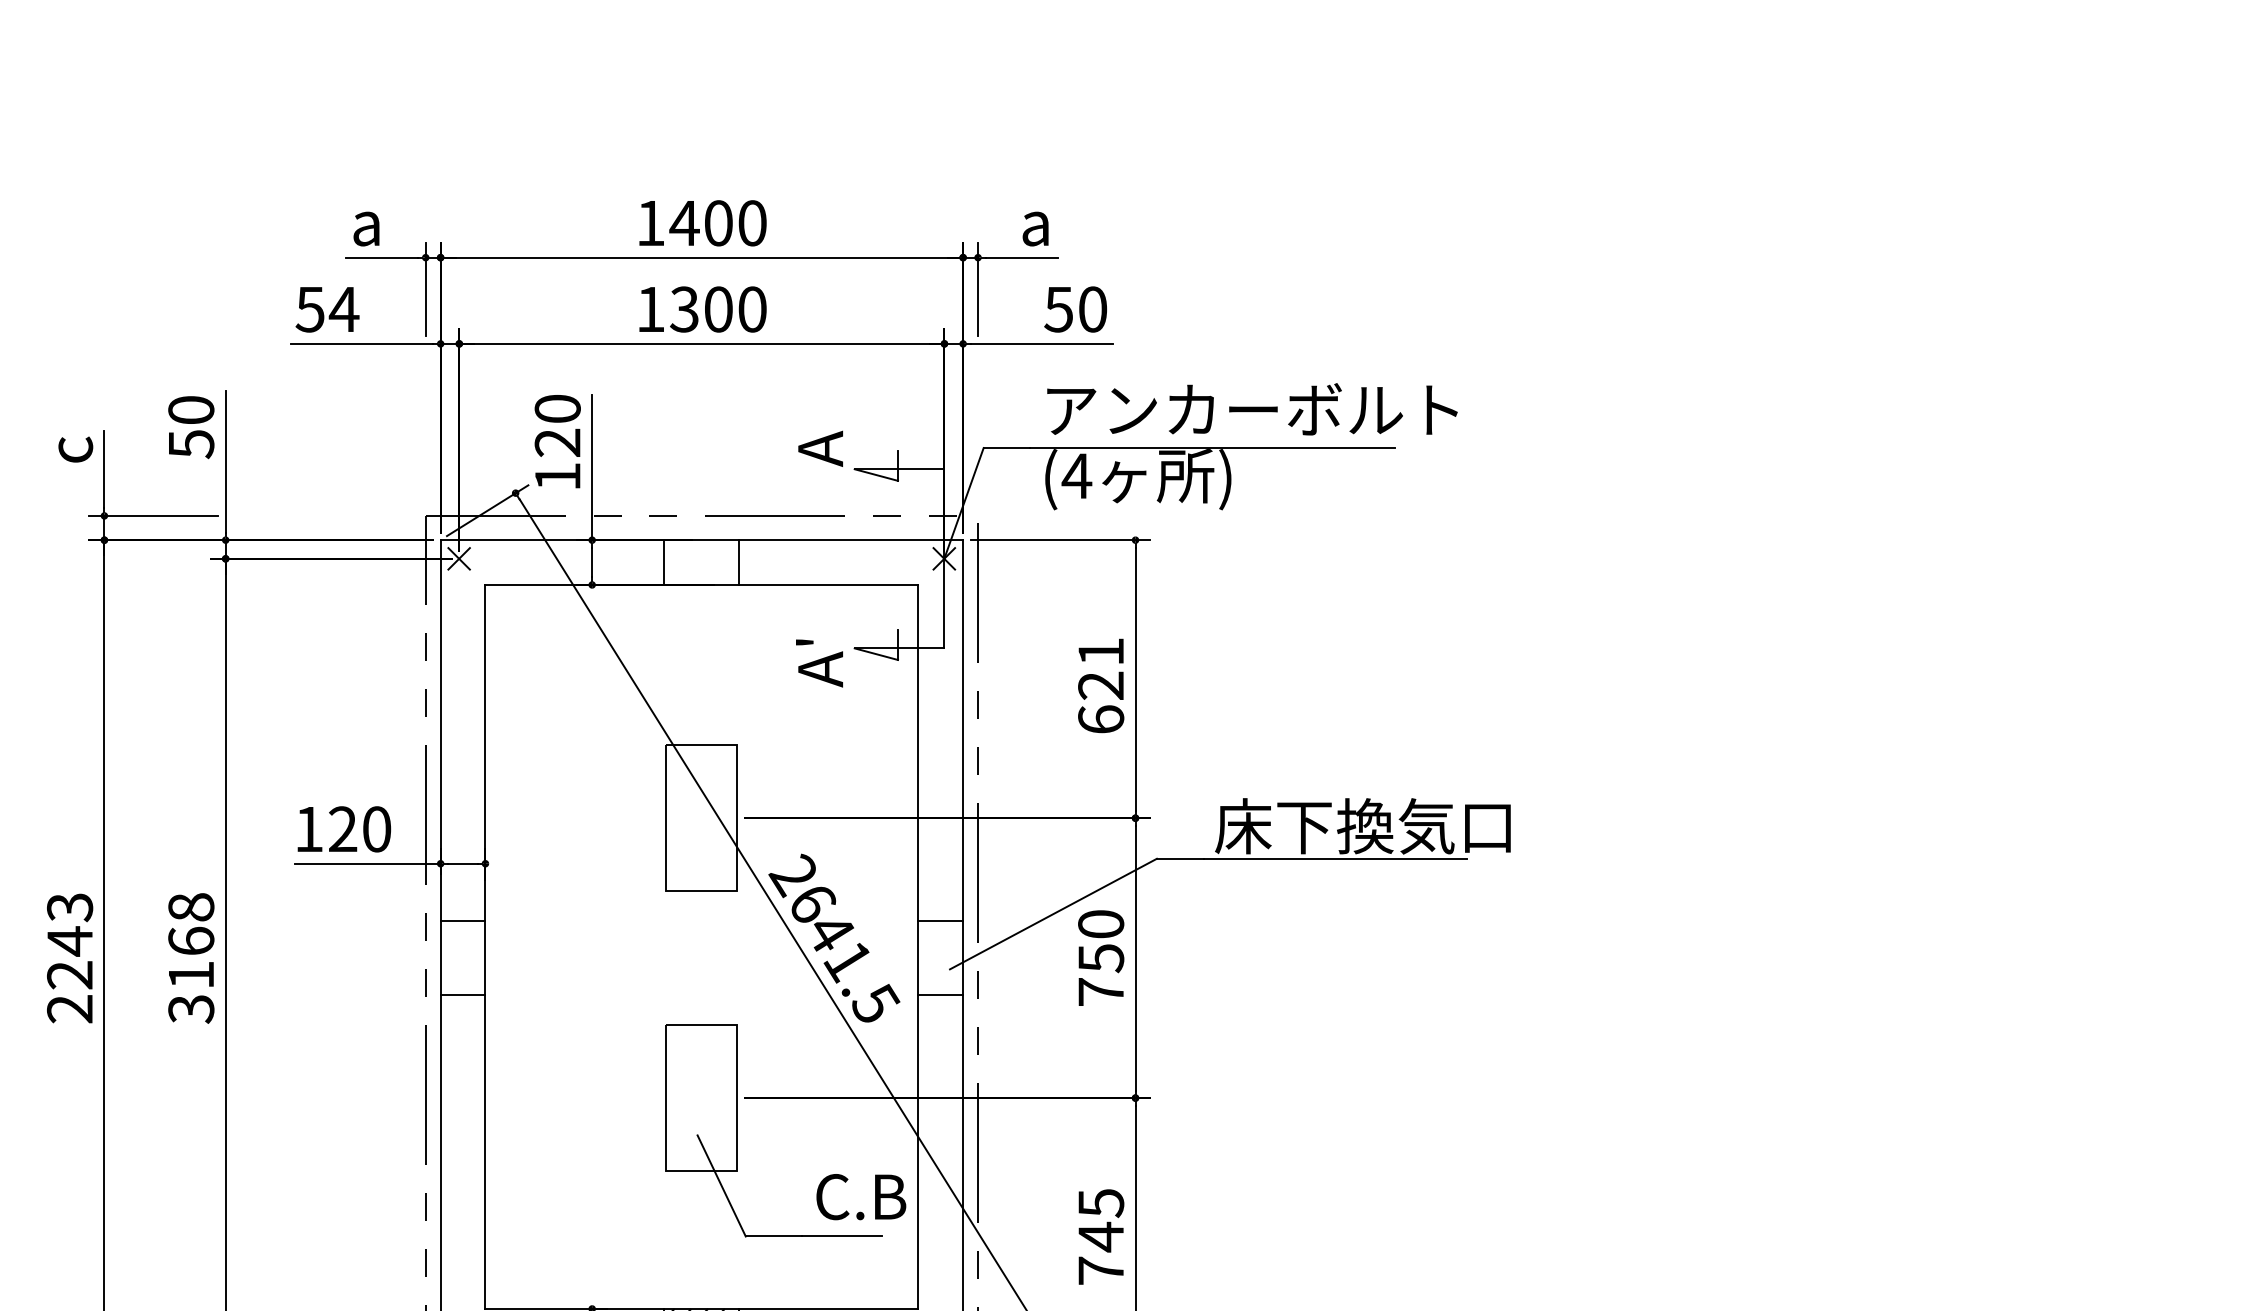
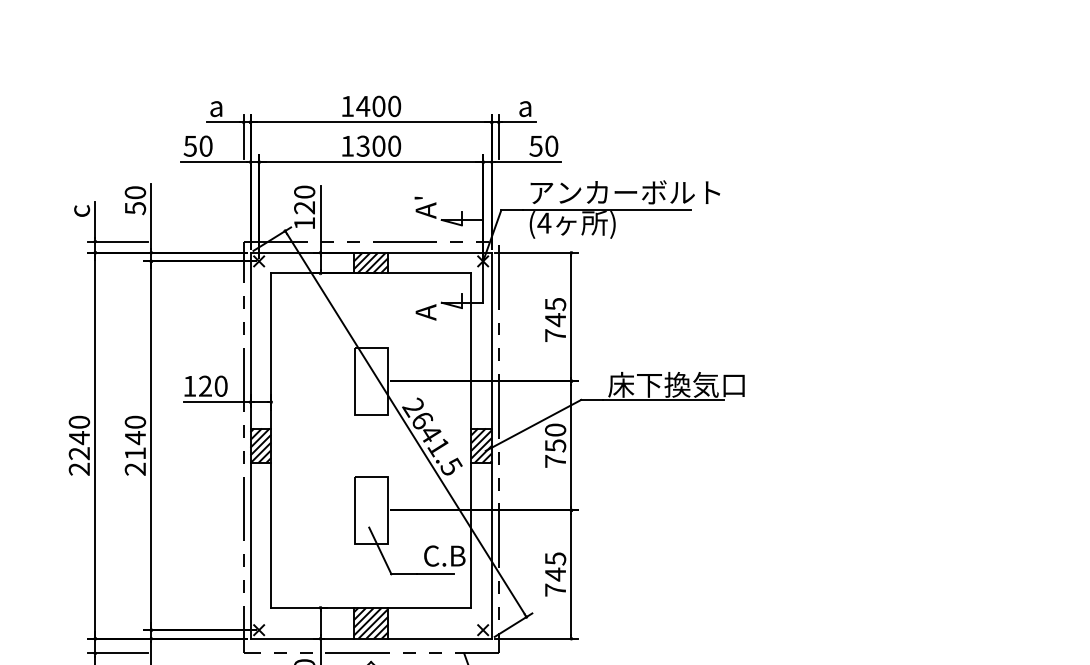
text: (345, 307) -> (206, 145), 54 -> 50
text: (804, 420) -> (418, 197), A -> A'
hatch: (700, 561) -> (370, 262), added
text: (804, 641) -> (418, 299), A' -> A
text: (1100, 684) -> (555, 319), 621 -> 745
text: (70, 907) -> (79, 422), 2243 -> 2240
text: (191, 957) -> (135, 445), 3168 -> 2140
hatch: (462, 957) -> (260, 445), added
hatch: (940, 957) -> (481, 445), added

